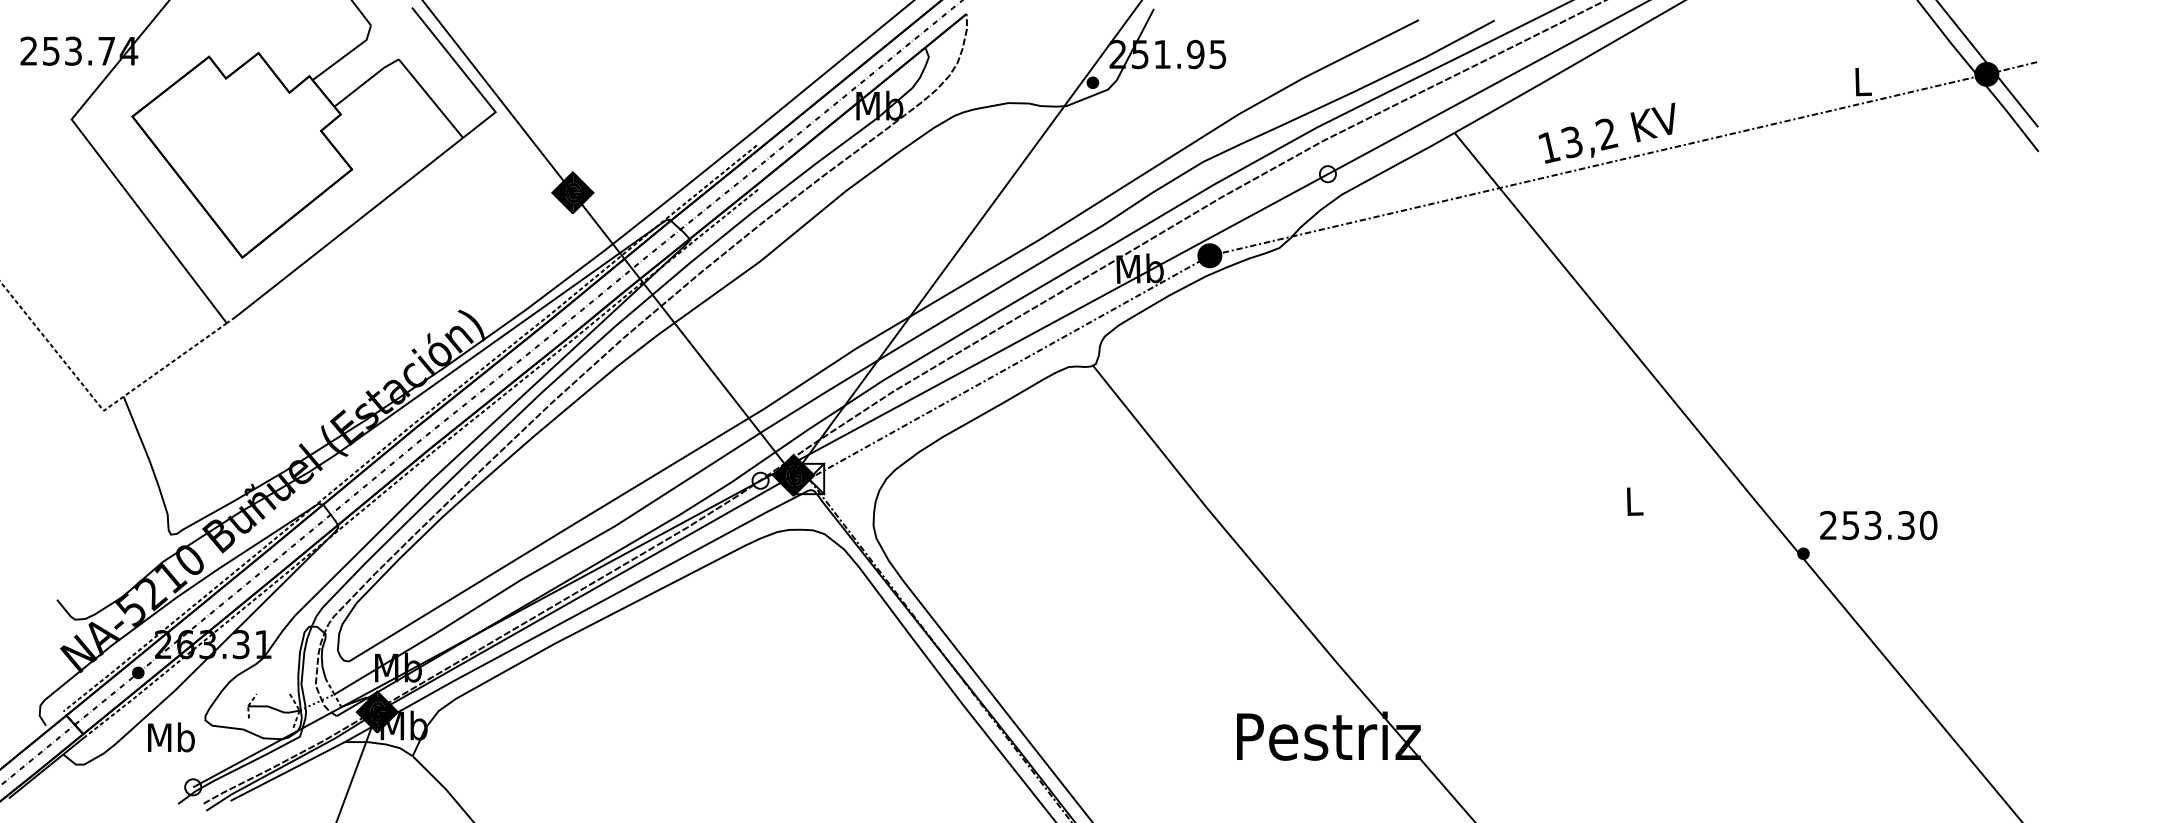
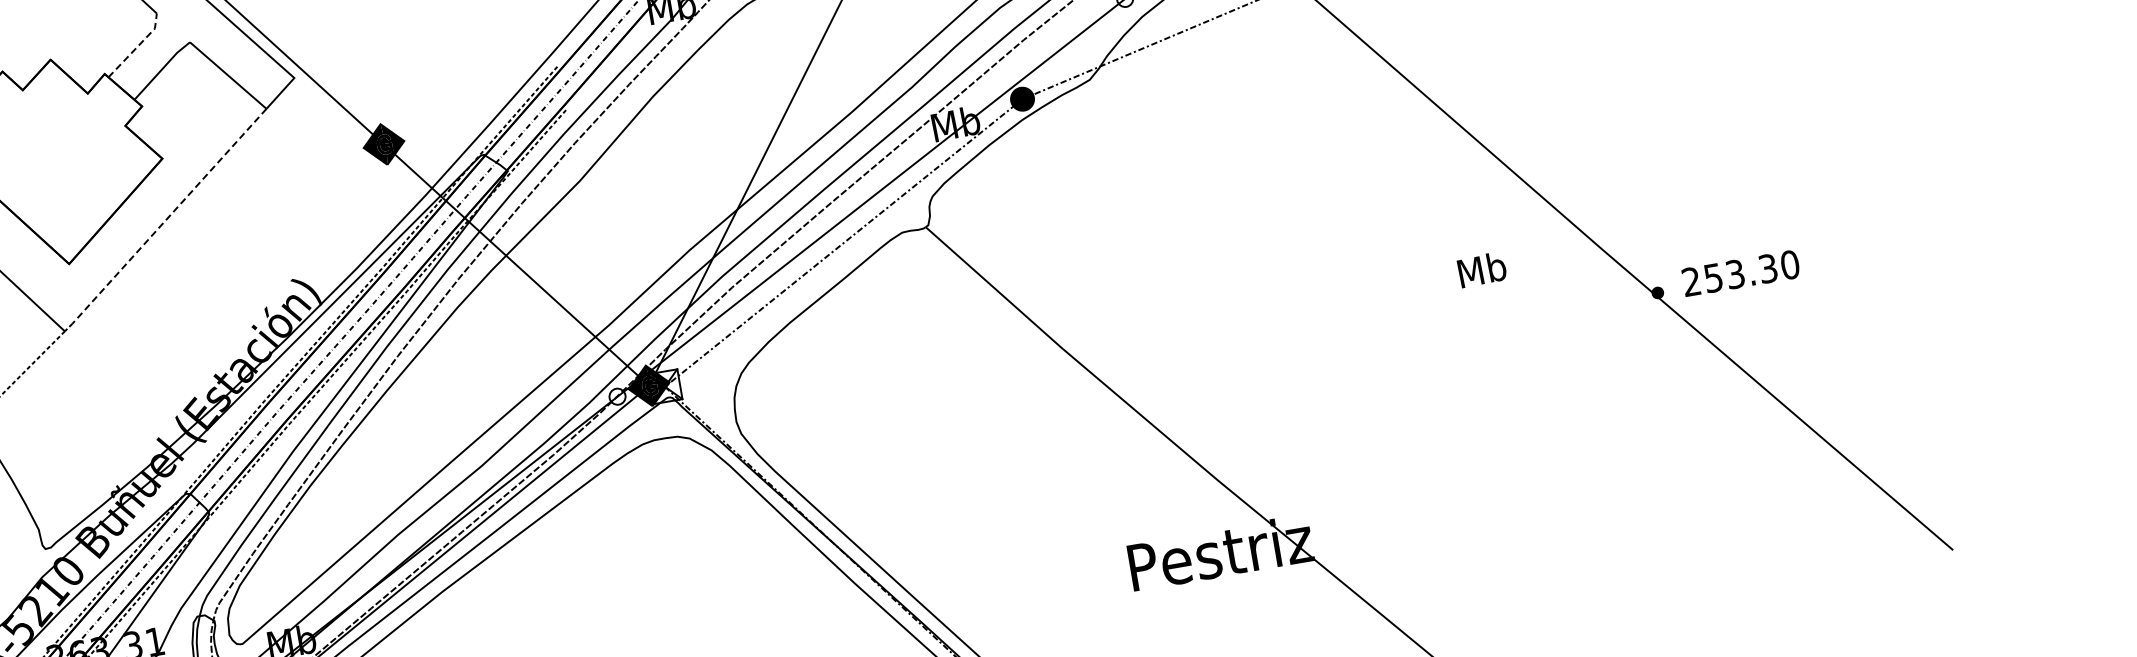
line: (346, 54) -> (137, 46), solid -> dashed
line: (349, 227) -> (169, 216), solid -> dashed
text: (1633, 501) -> (1481, 270), L -> Mb
text: (1878, 525) -> (1740, 273), moved

